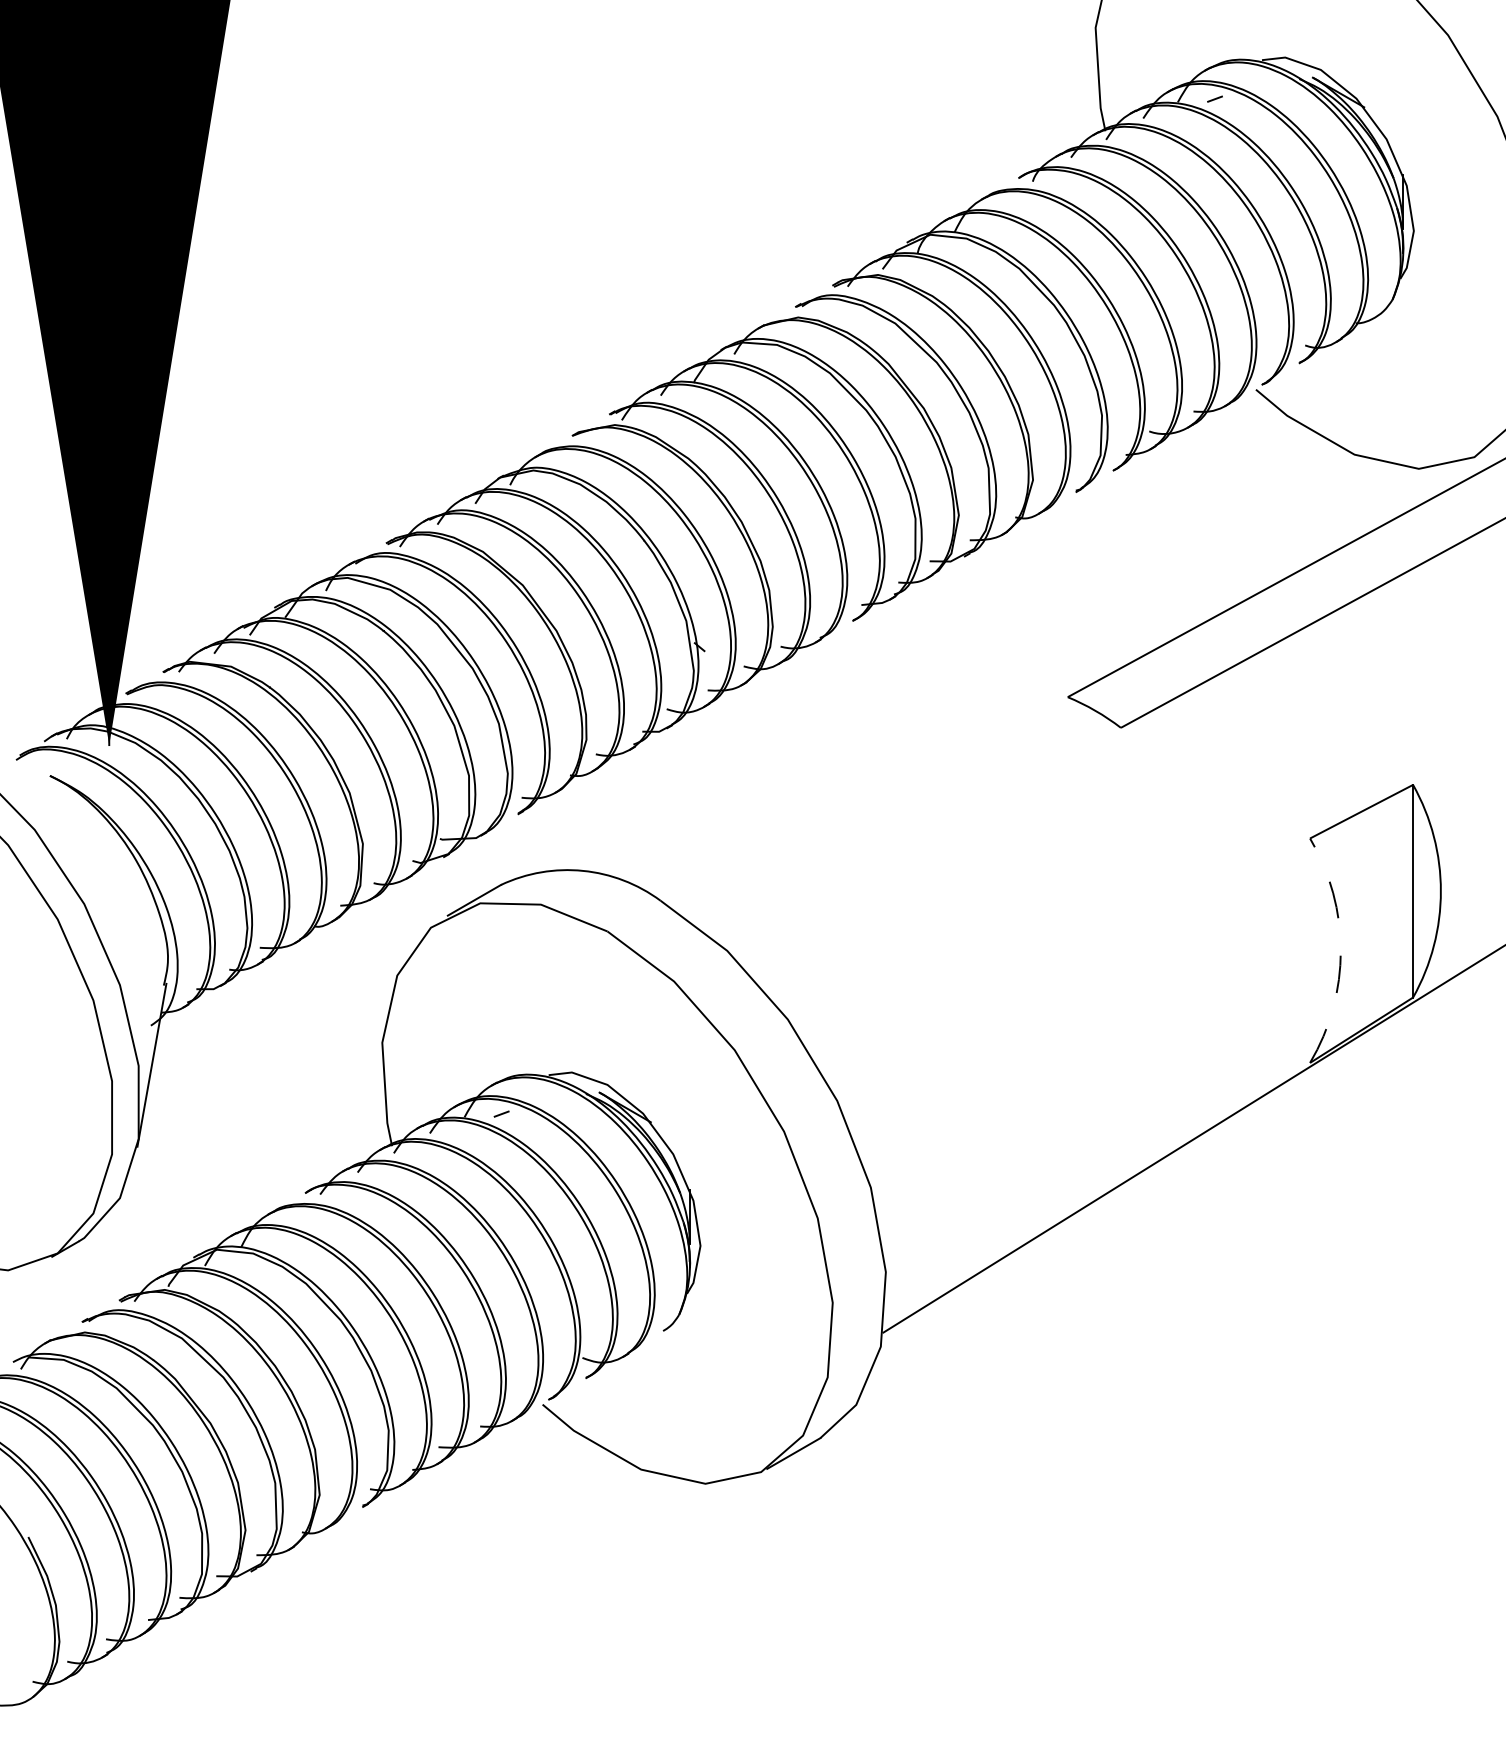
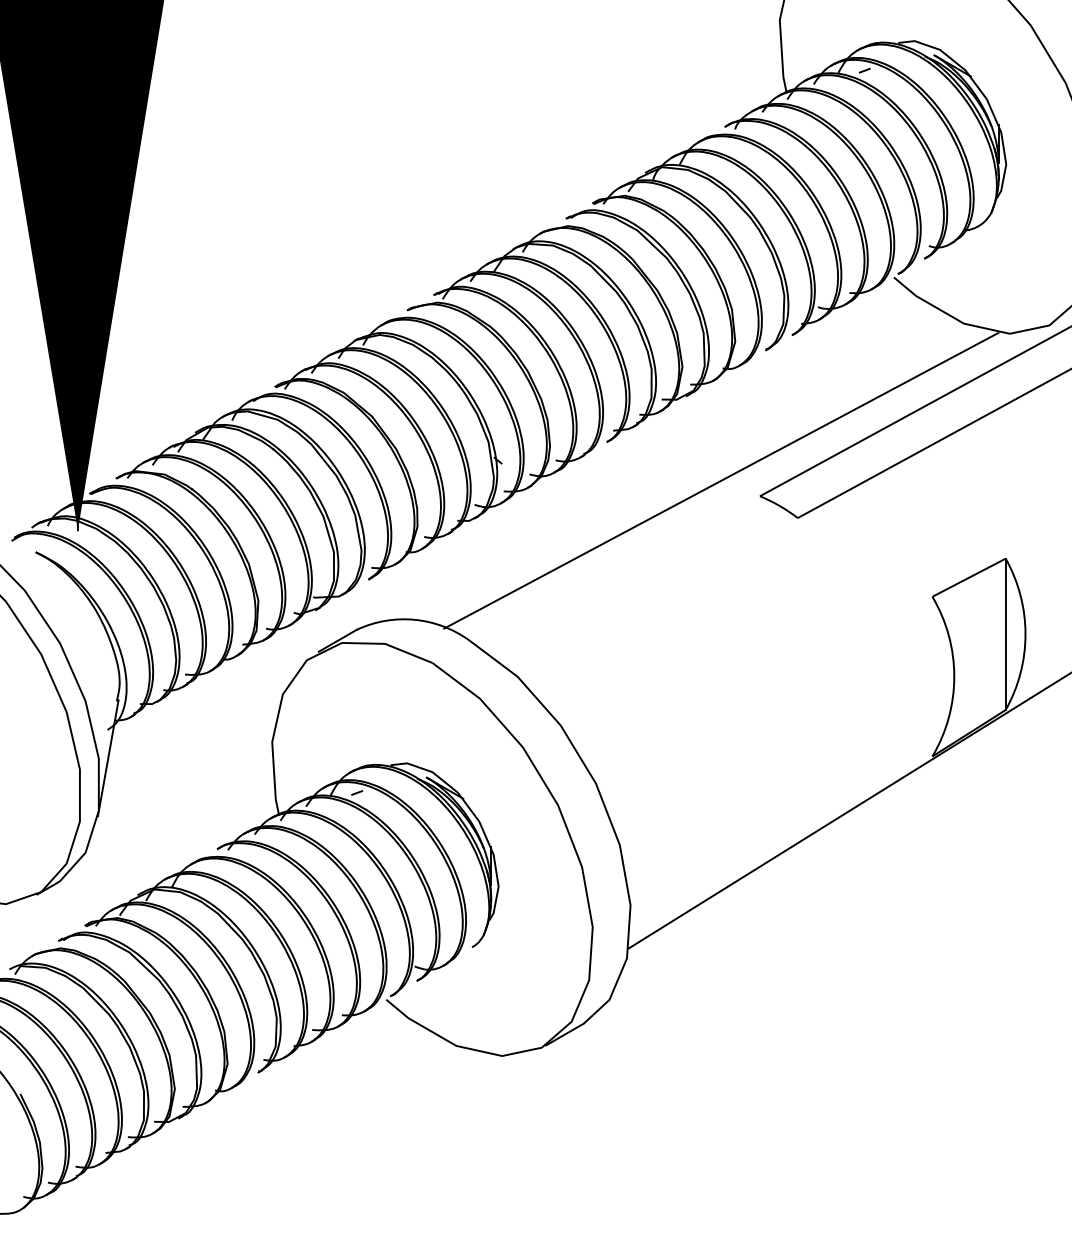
line: (1013, 675) -> (721, 480), added
arc: (1340, 950) -> (954, 676), dashed -> solid

